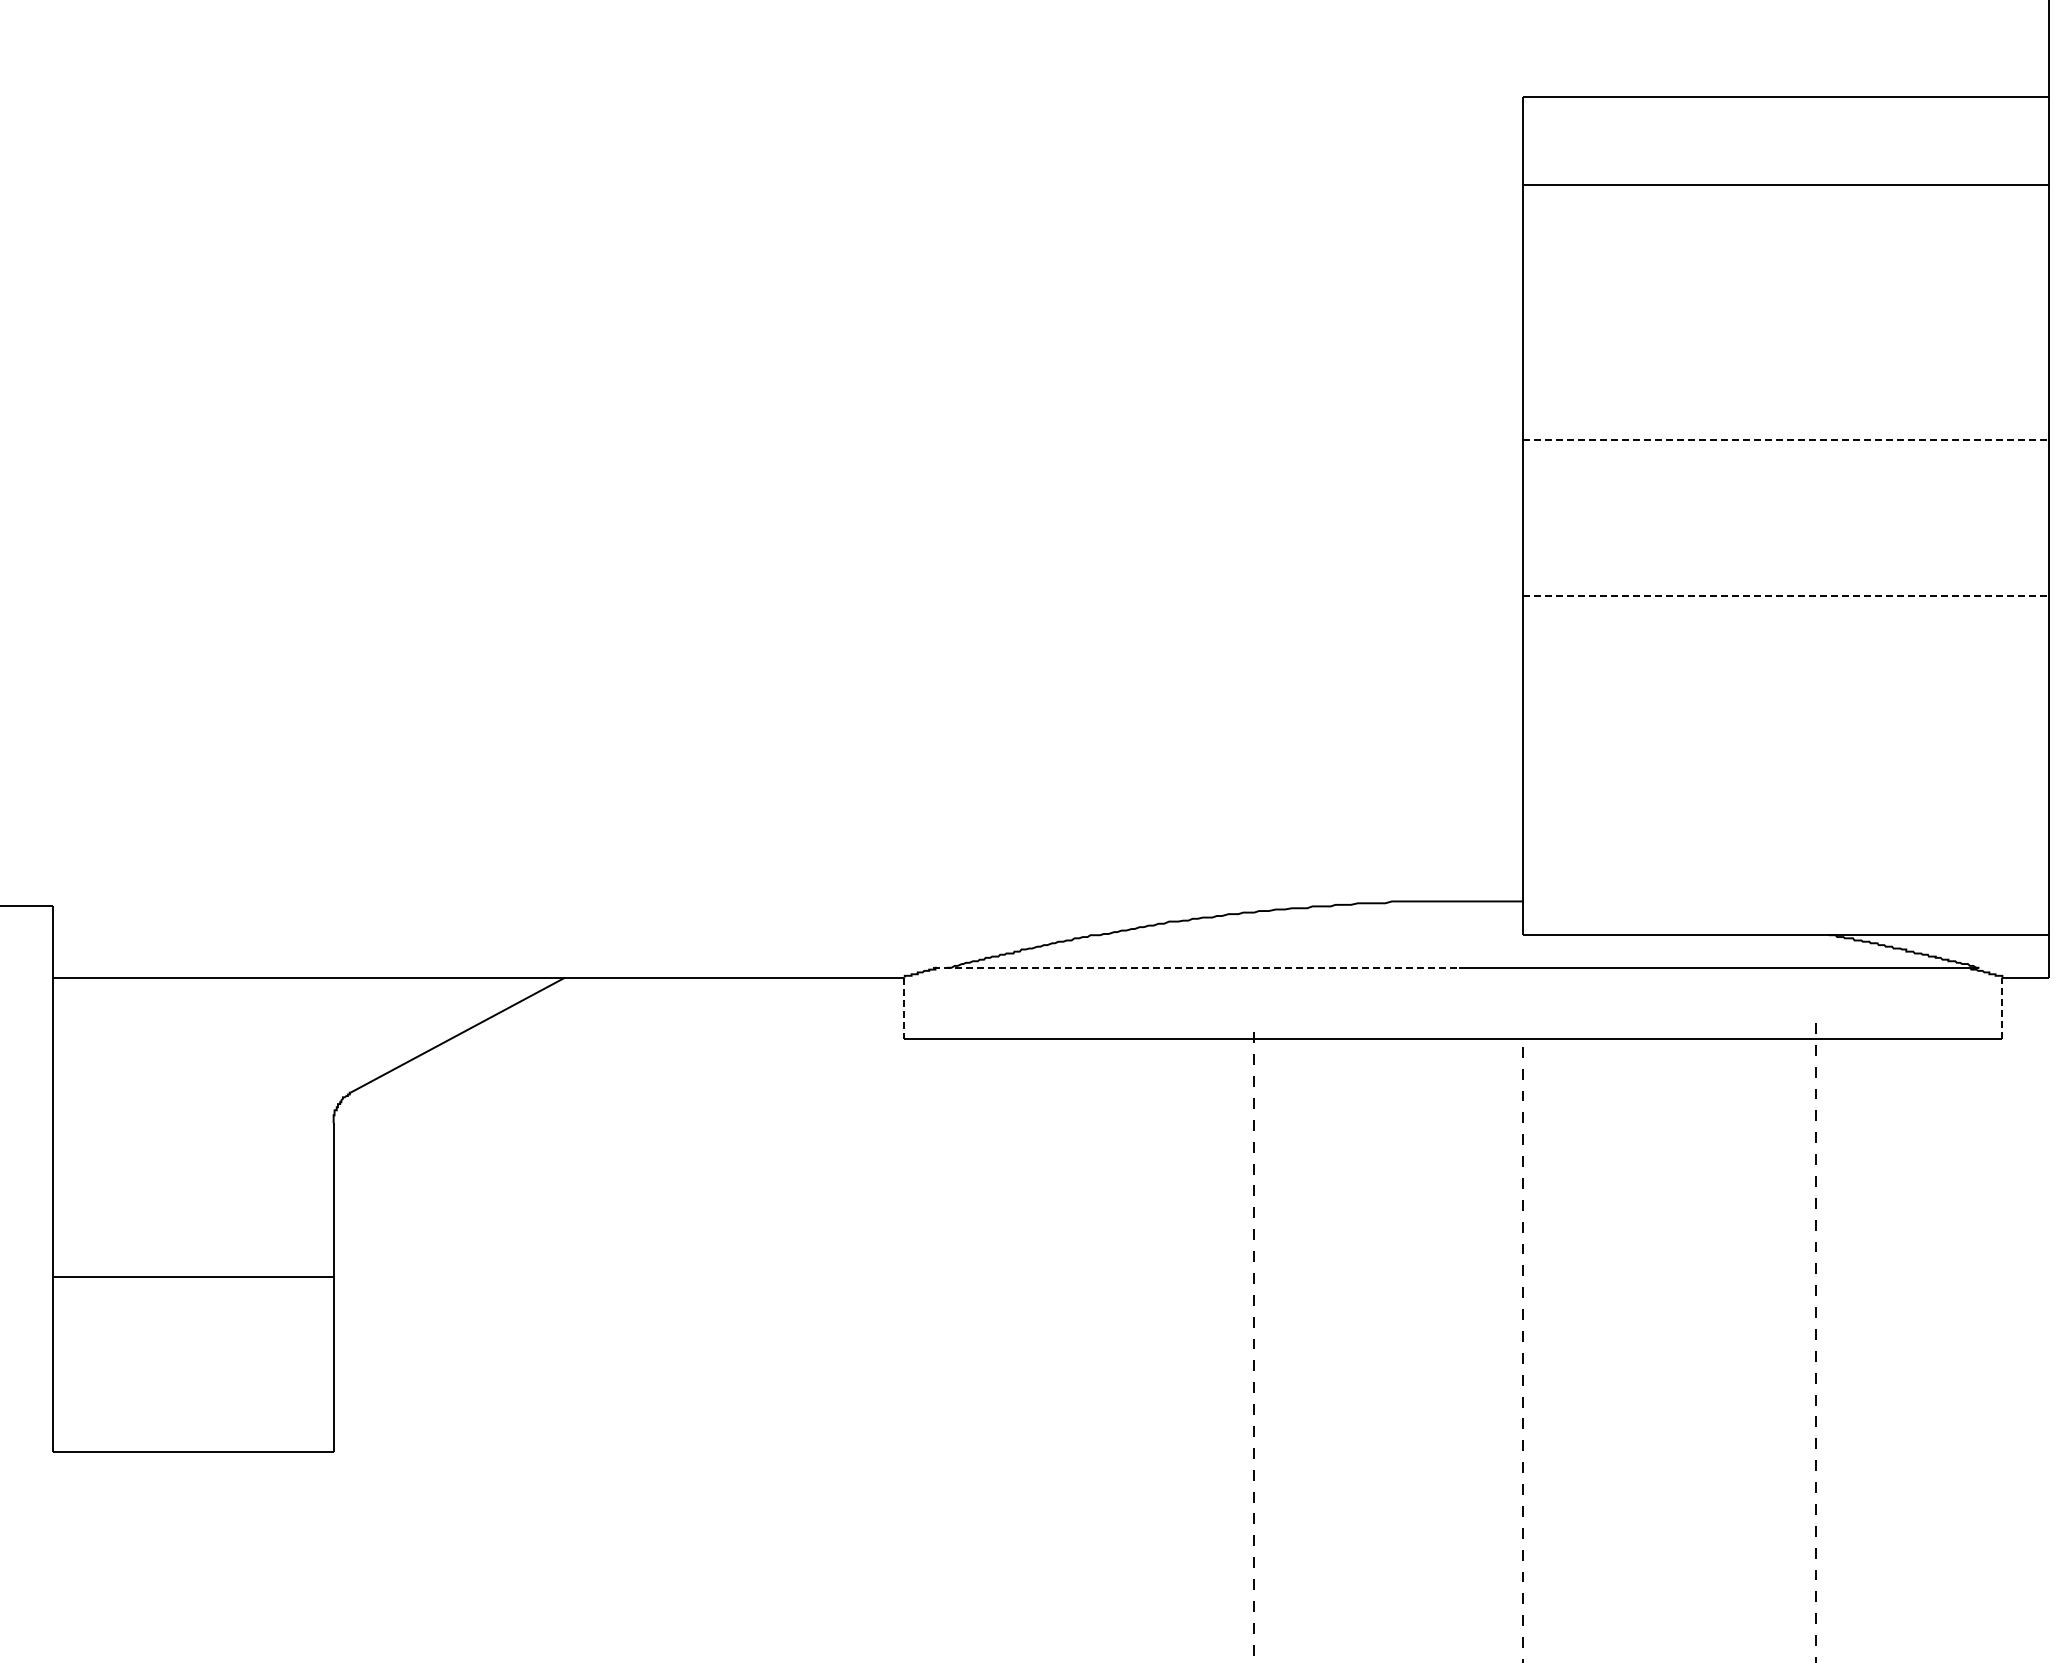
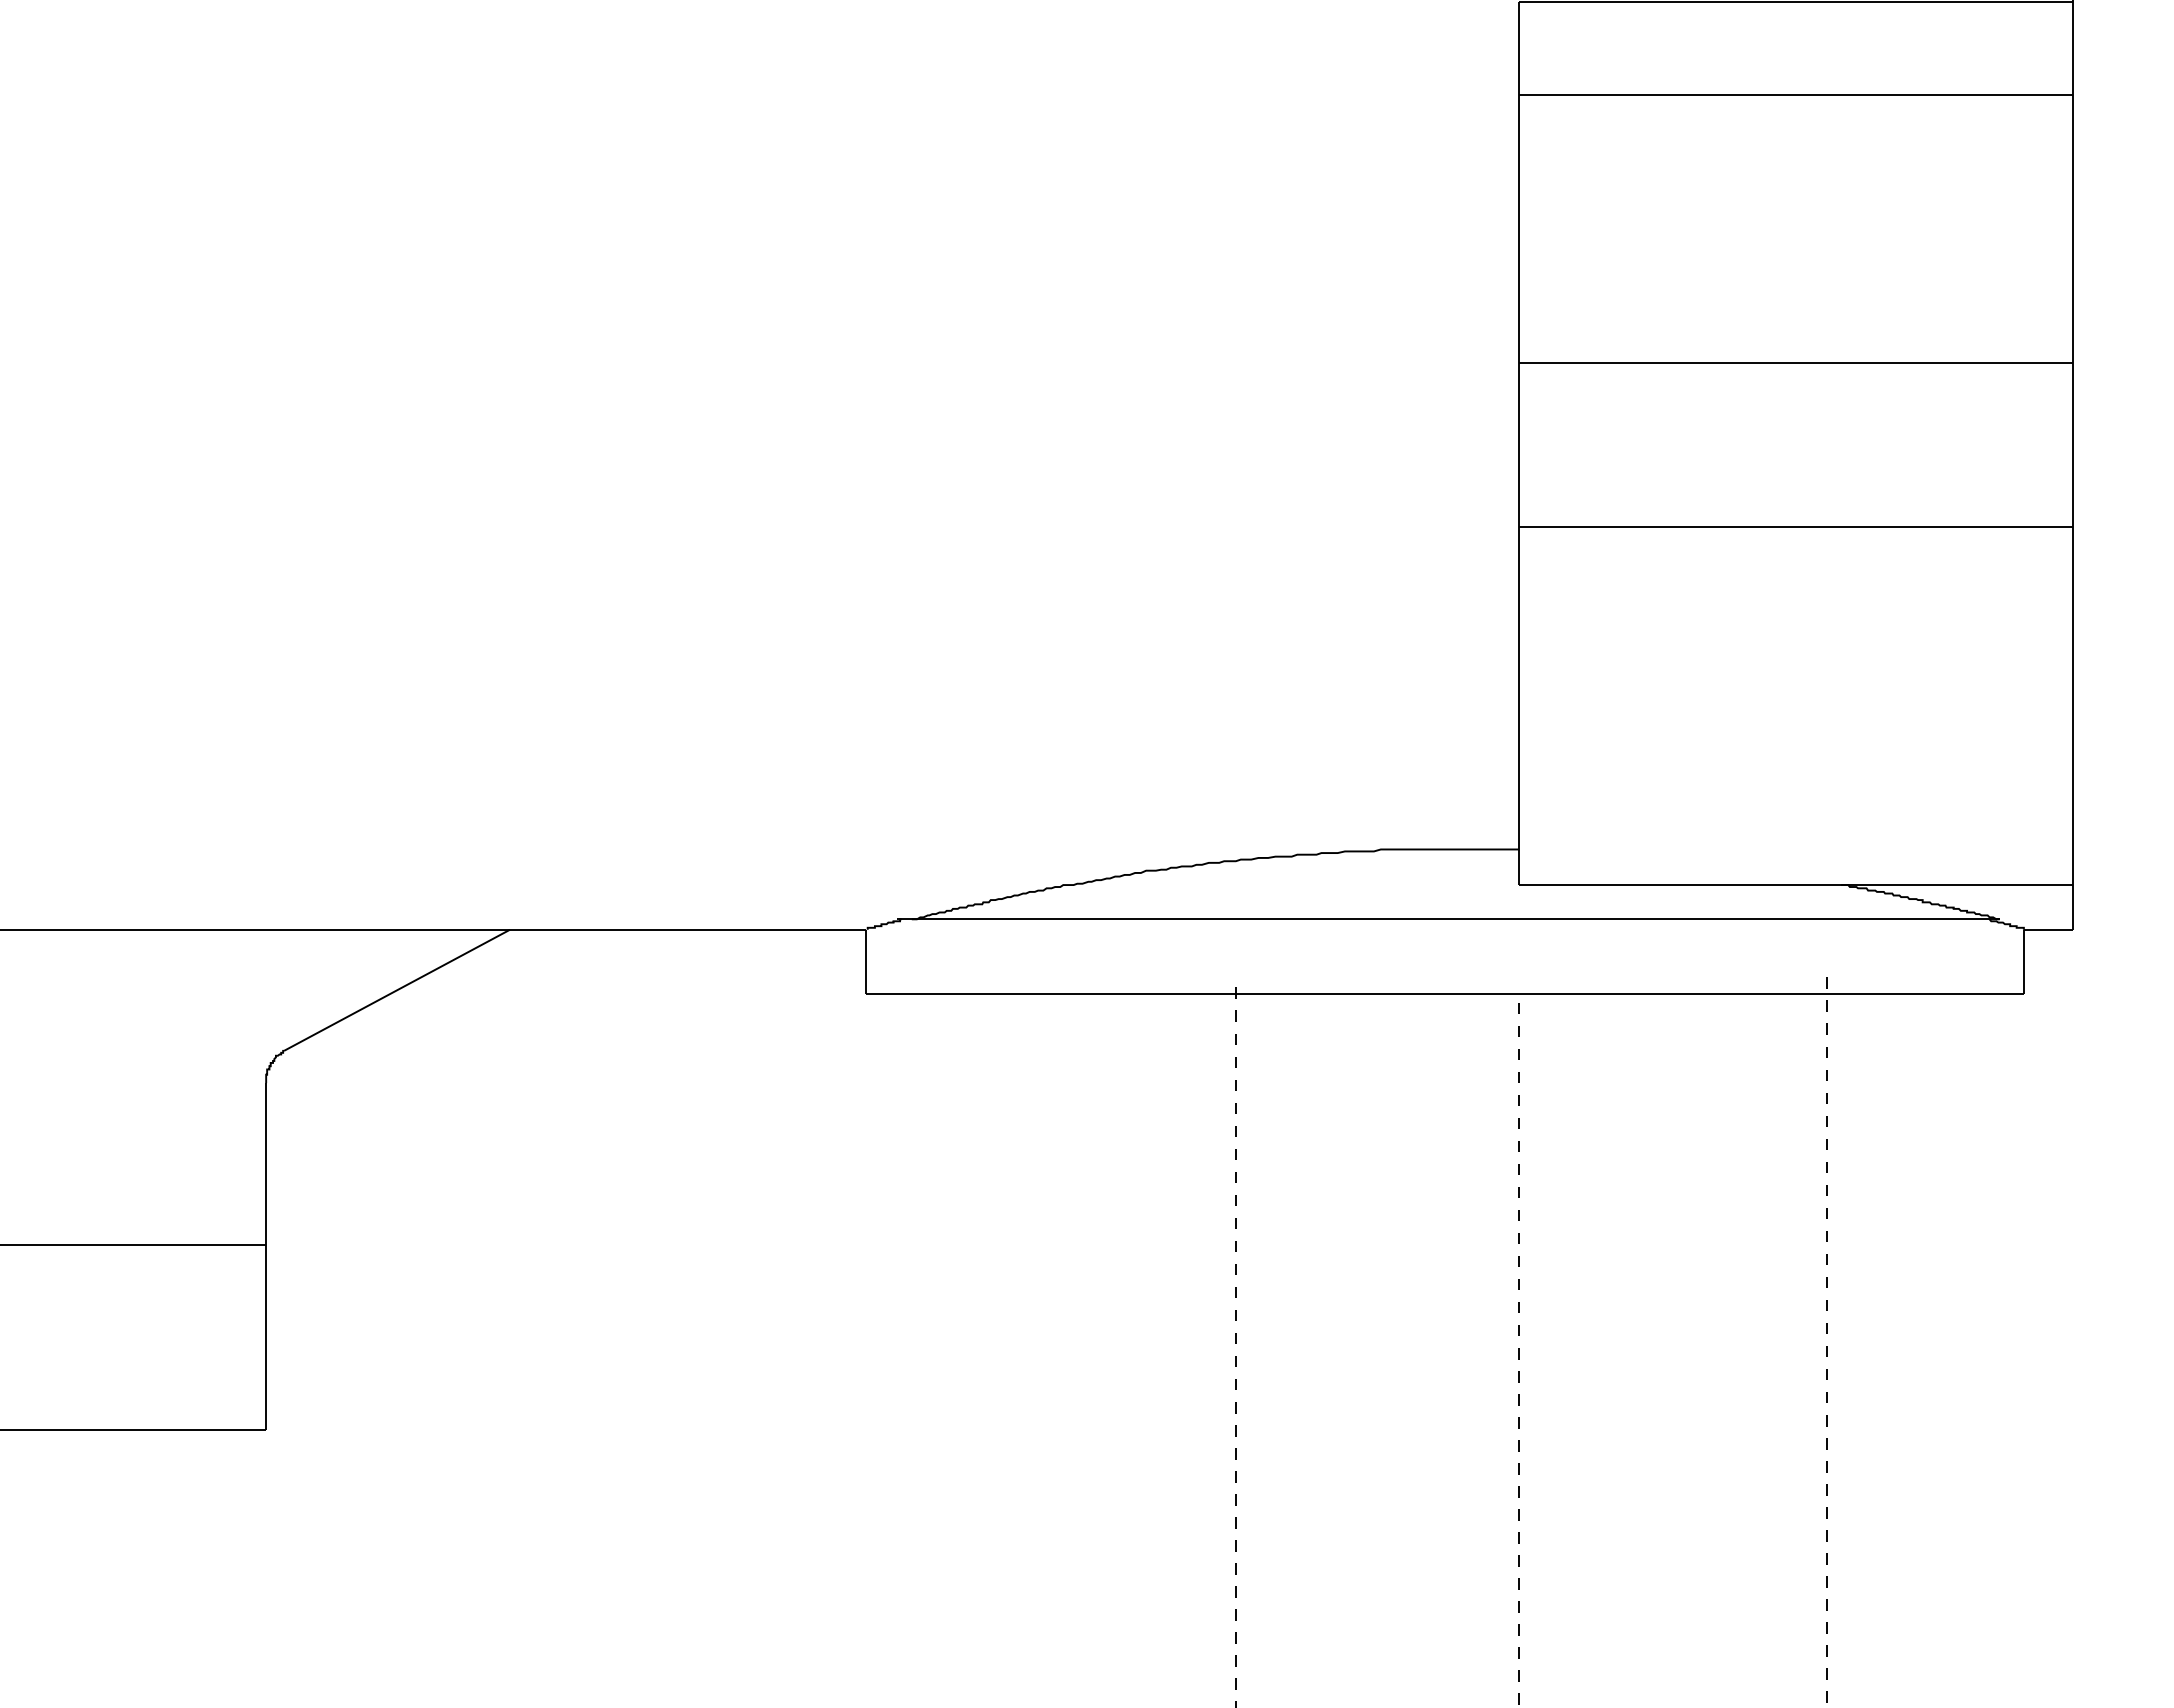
line: (1786, 440) -> (1796, 363), dashed -> solid
line: (1786, 595) -> (1796, 527), dashed -> solid
line: (1195, 967) -> (1173, 919), dashed -> solid
line: (903, 1008) -> (866, 962), dashed -> solid
line: (2002, 1008) -> (2023, 962), dashed -> solid

